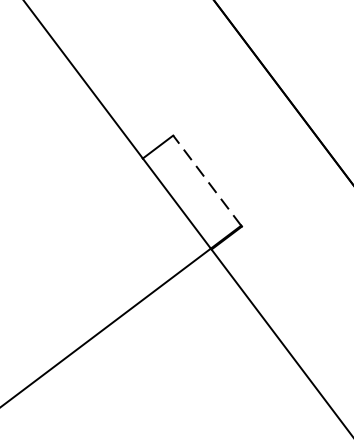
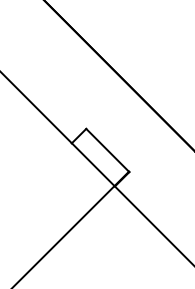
line: (207, 179) -> (107, 149), dashed -> solid

